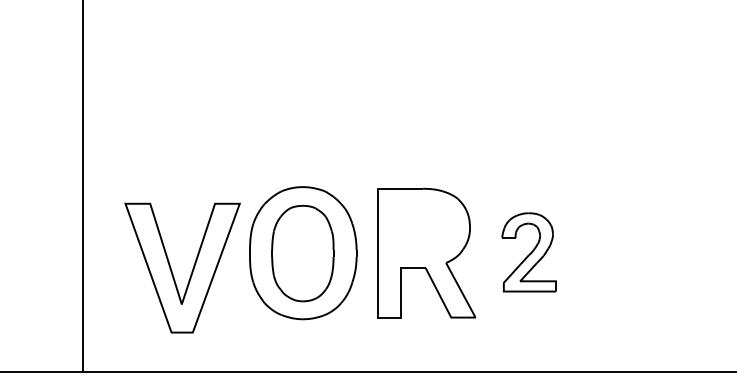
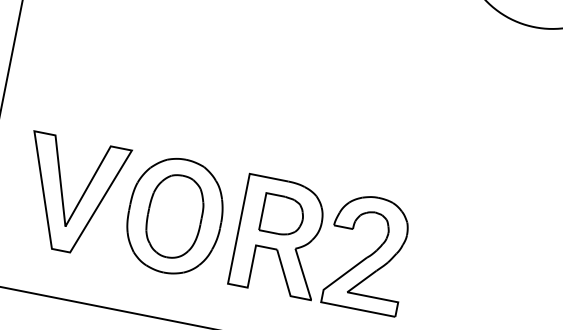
part: (424, 228) -> (282, 215), added
part: (528, 252) -> (367, 253), size x1.67
part: (191, 271) -> (79, 200), moved

